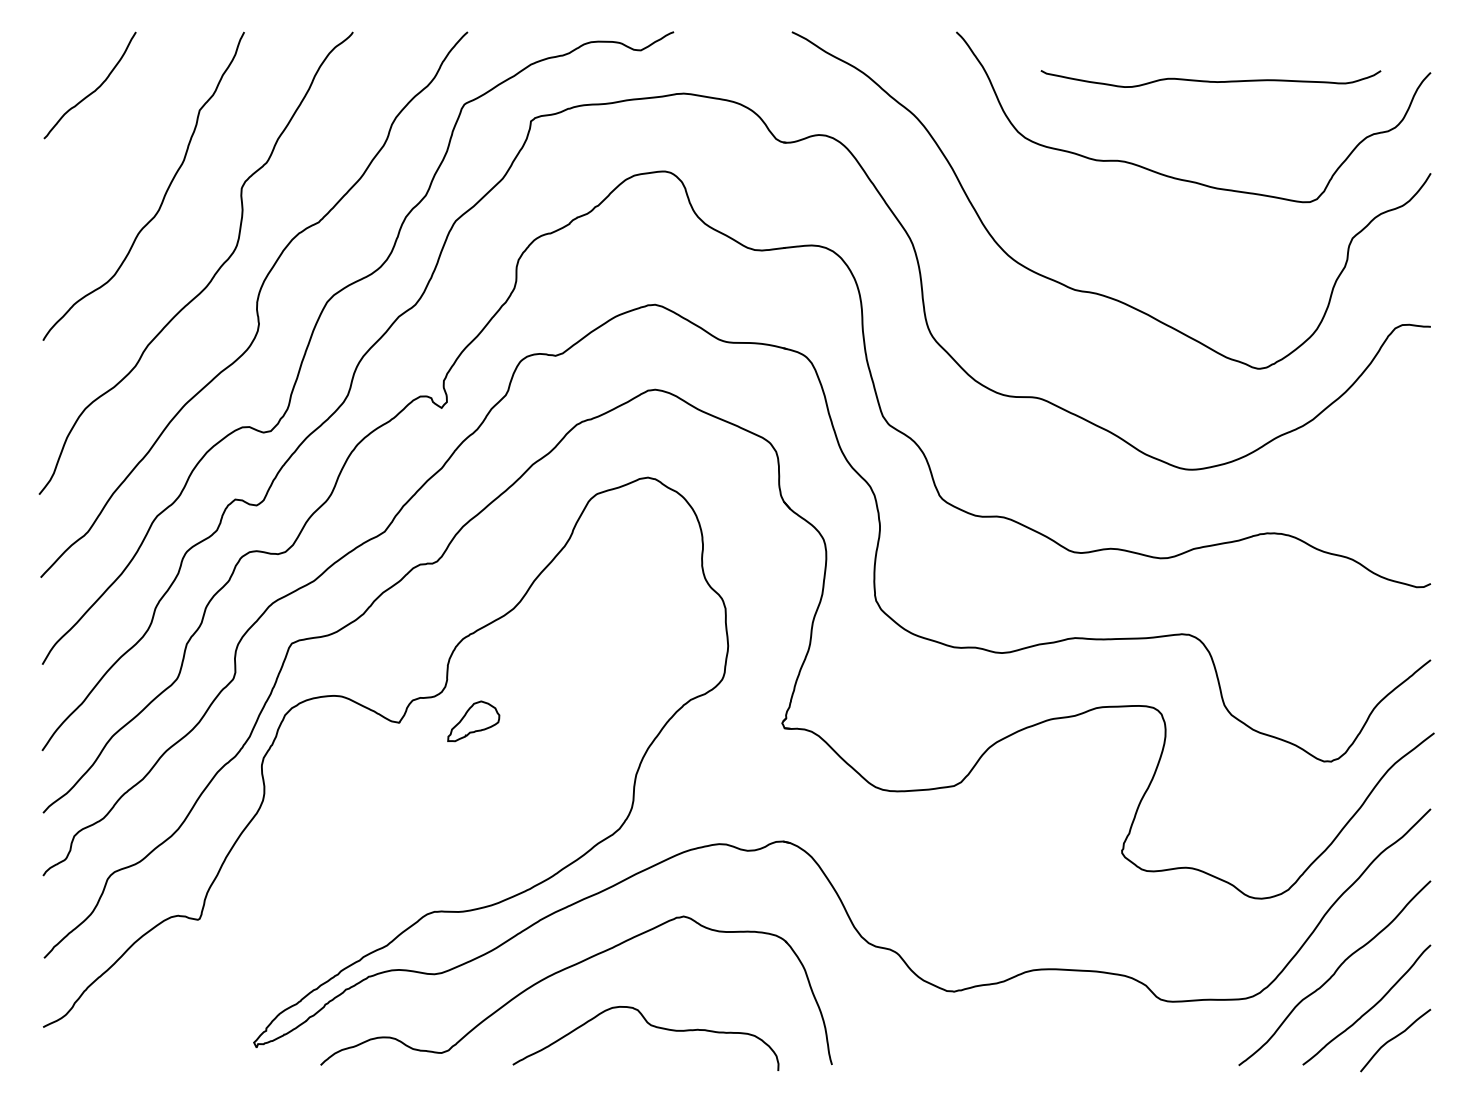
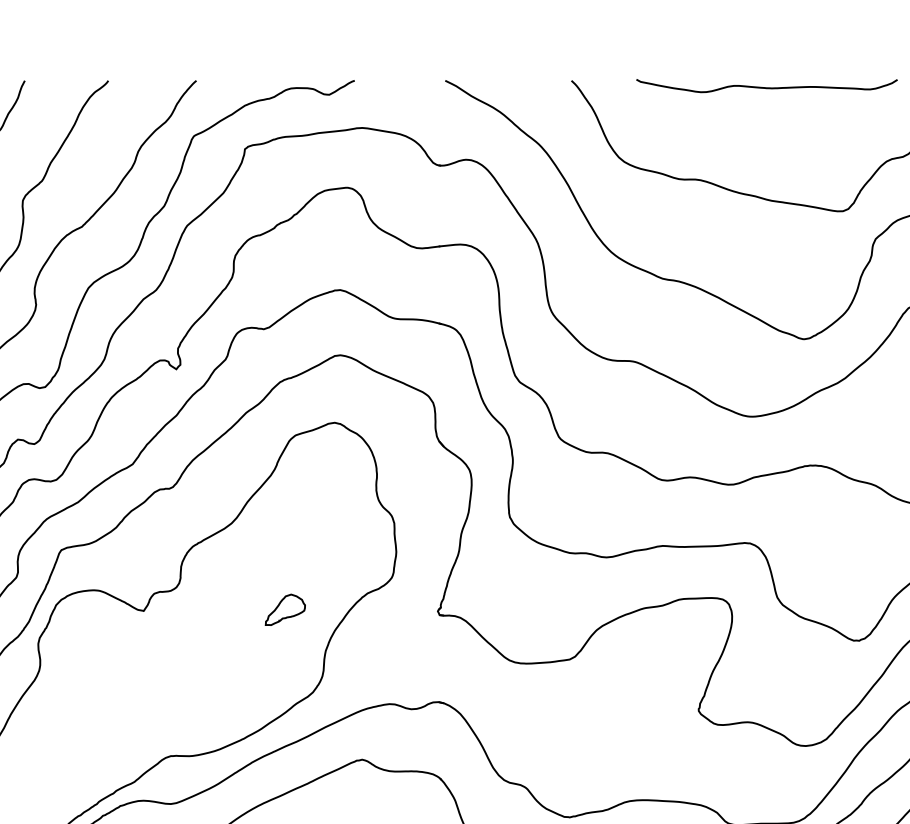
curve: (1209, 80) -> (765, 87), moved
part: (473, 721) -> (285, 609), moved

